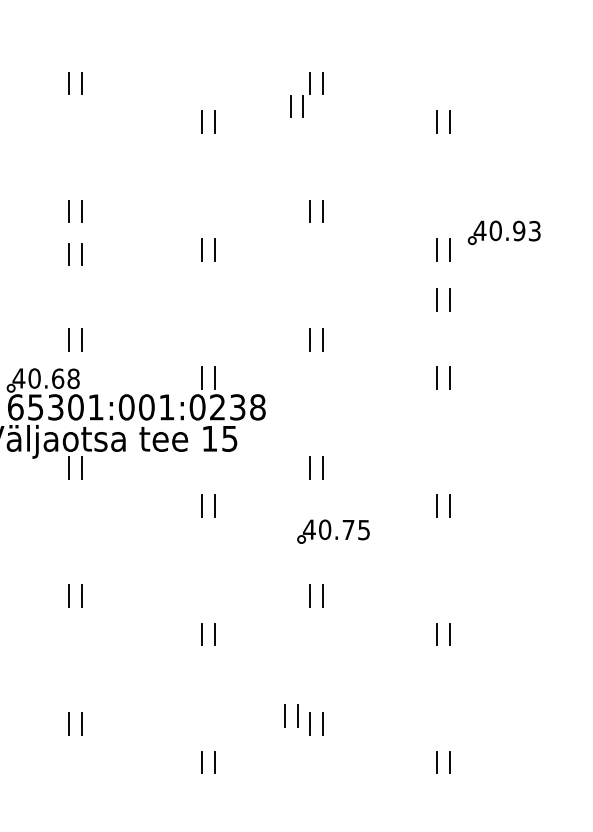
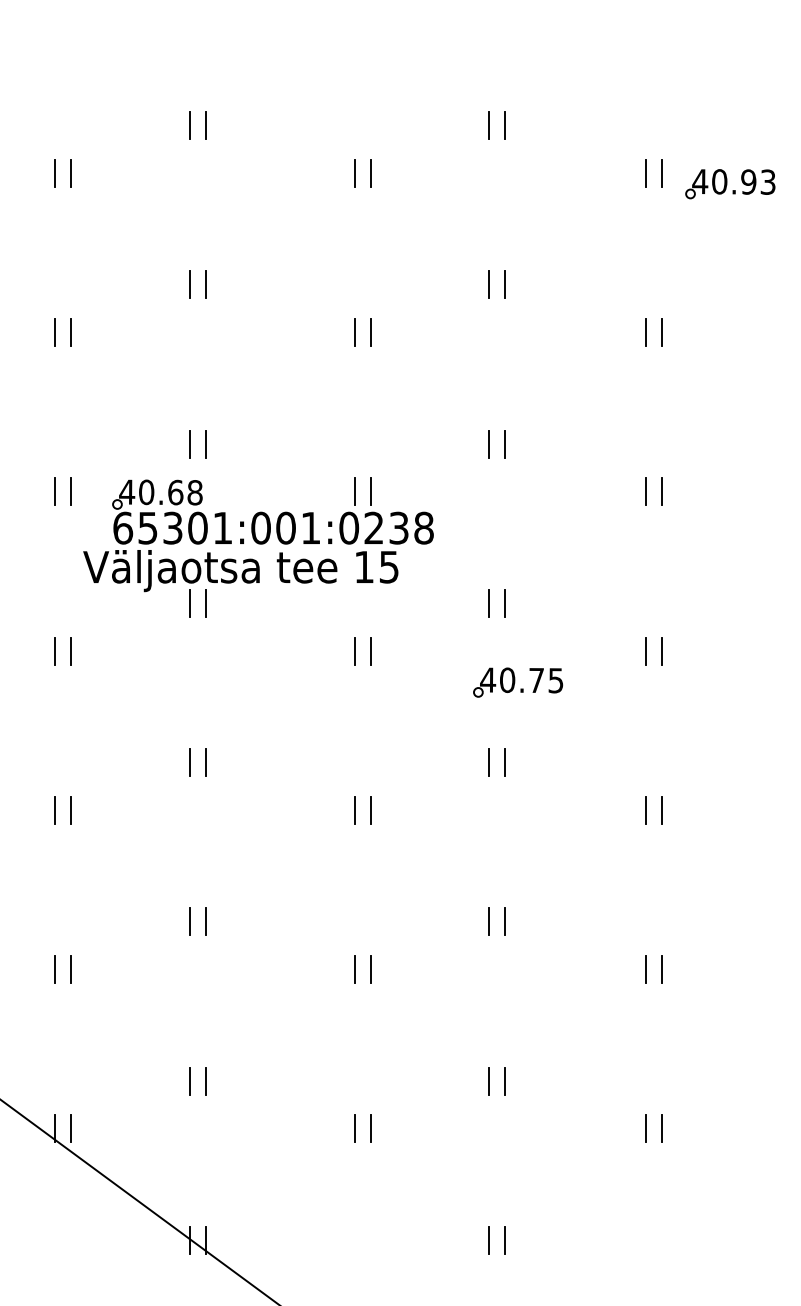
part: (291, 106) -> (465, 154), removed
part: (504, 233) -> (730, 184), moved
part: (69, 254) -> (190, 338), removed
part: (436, 299) -> (646, 394), removed
part: (285, 715) -> (458, 911), removed

